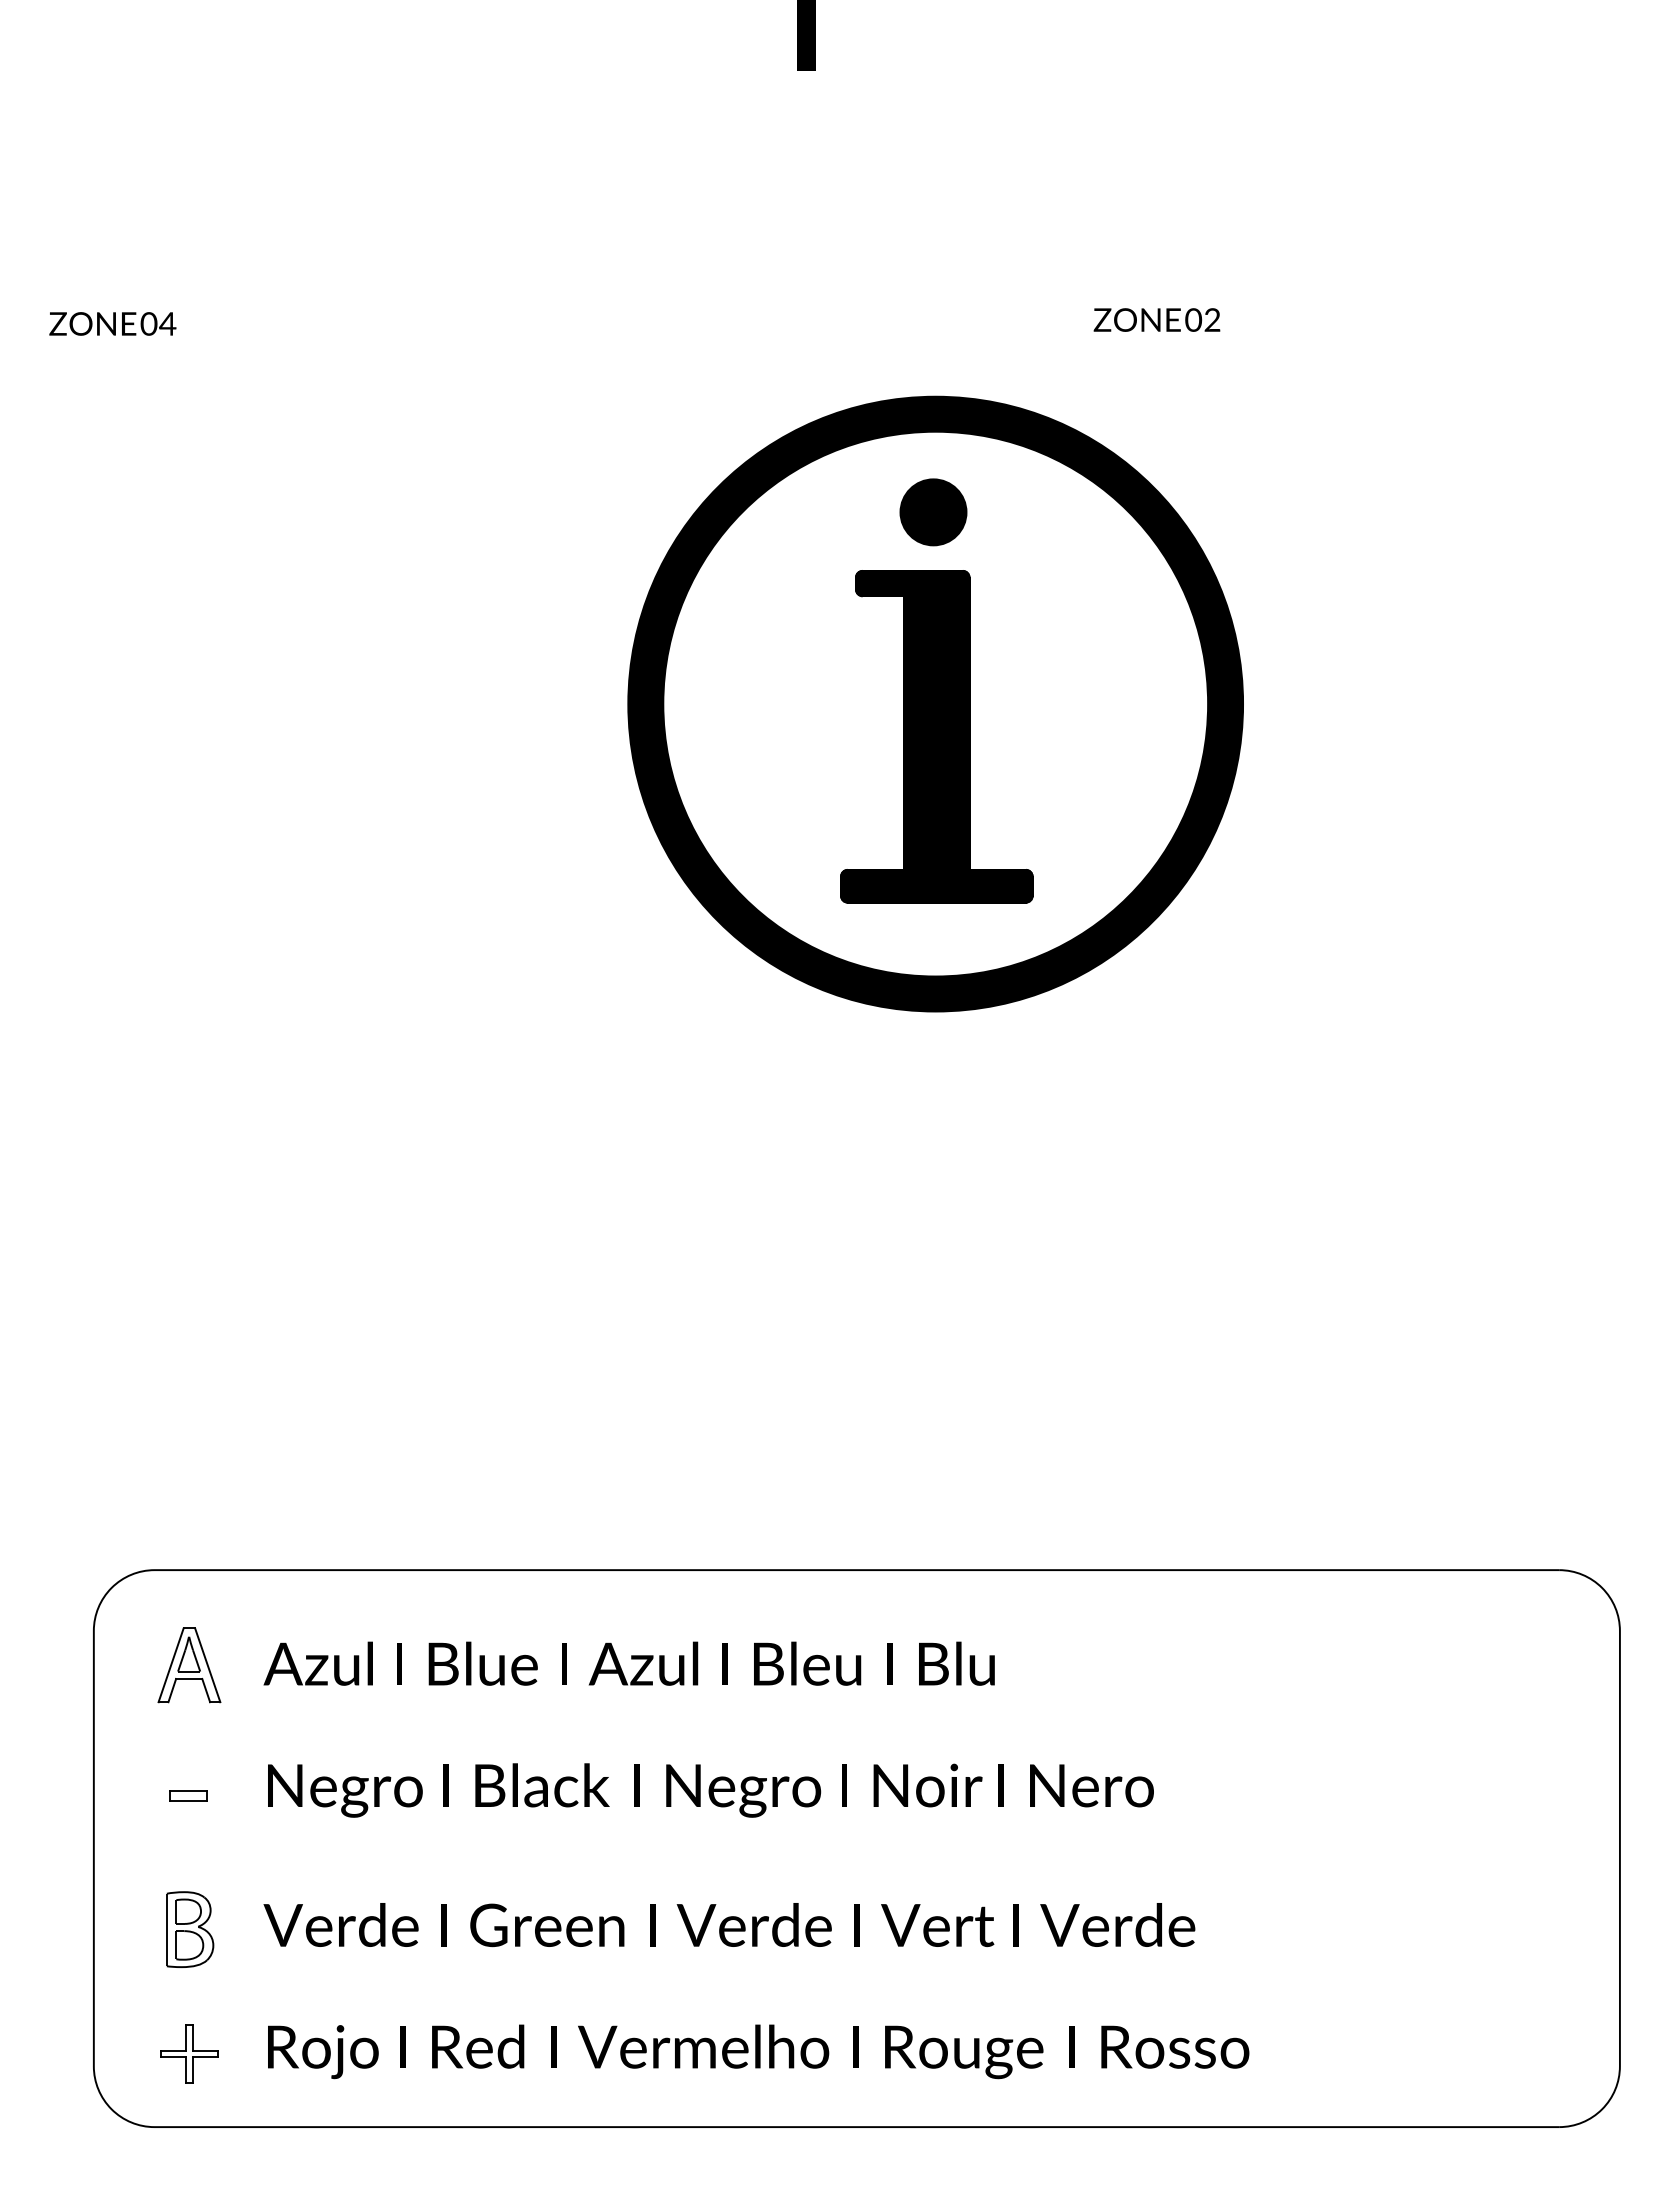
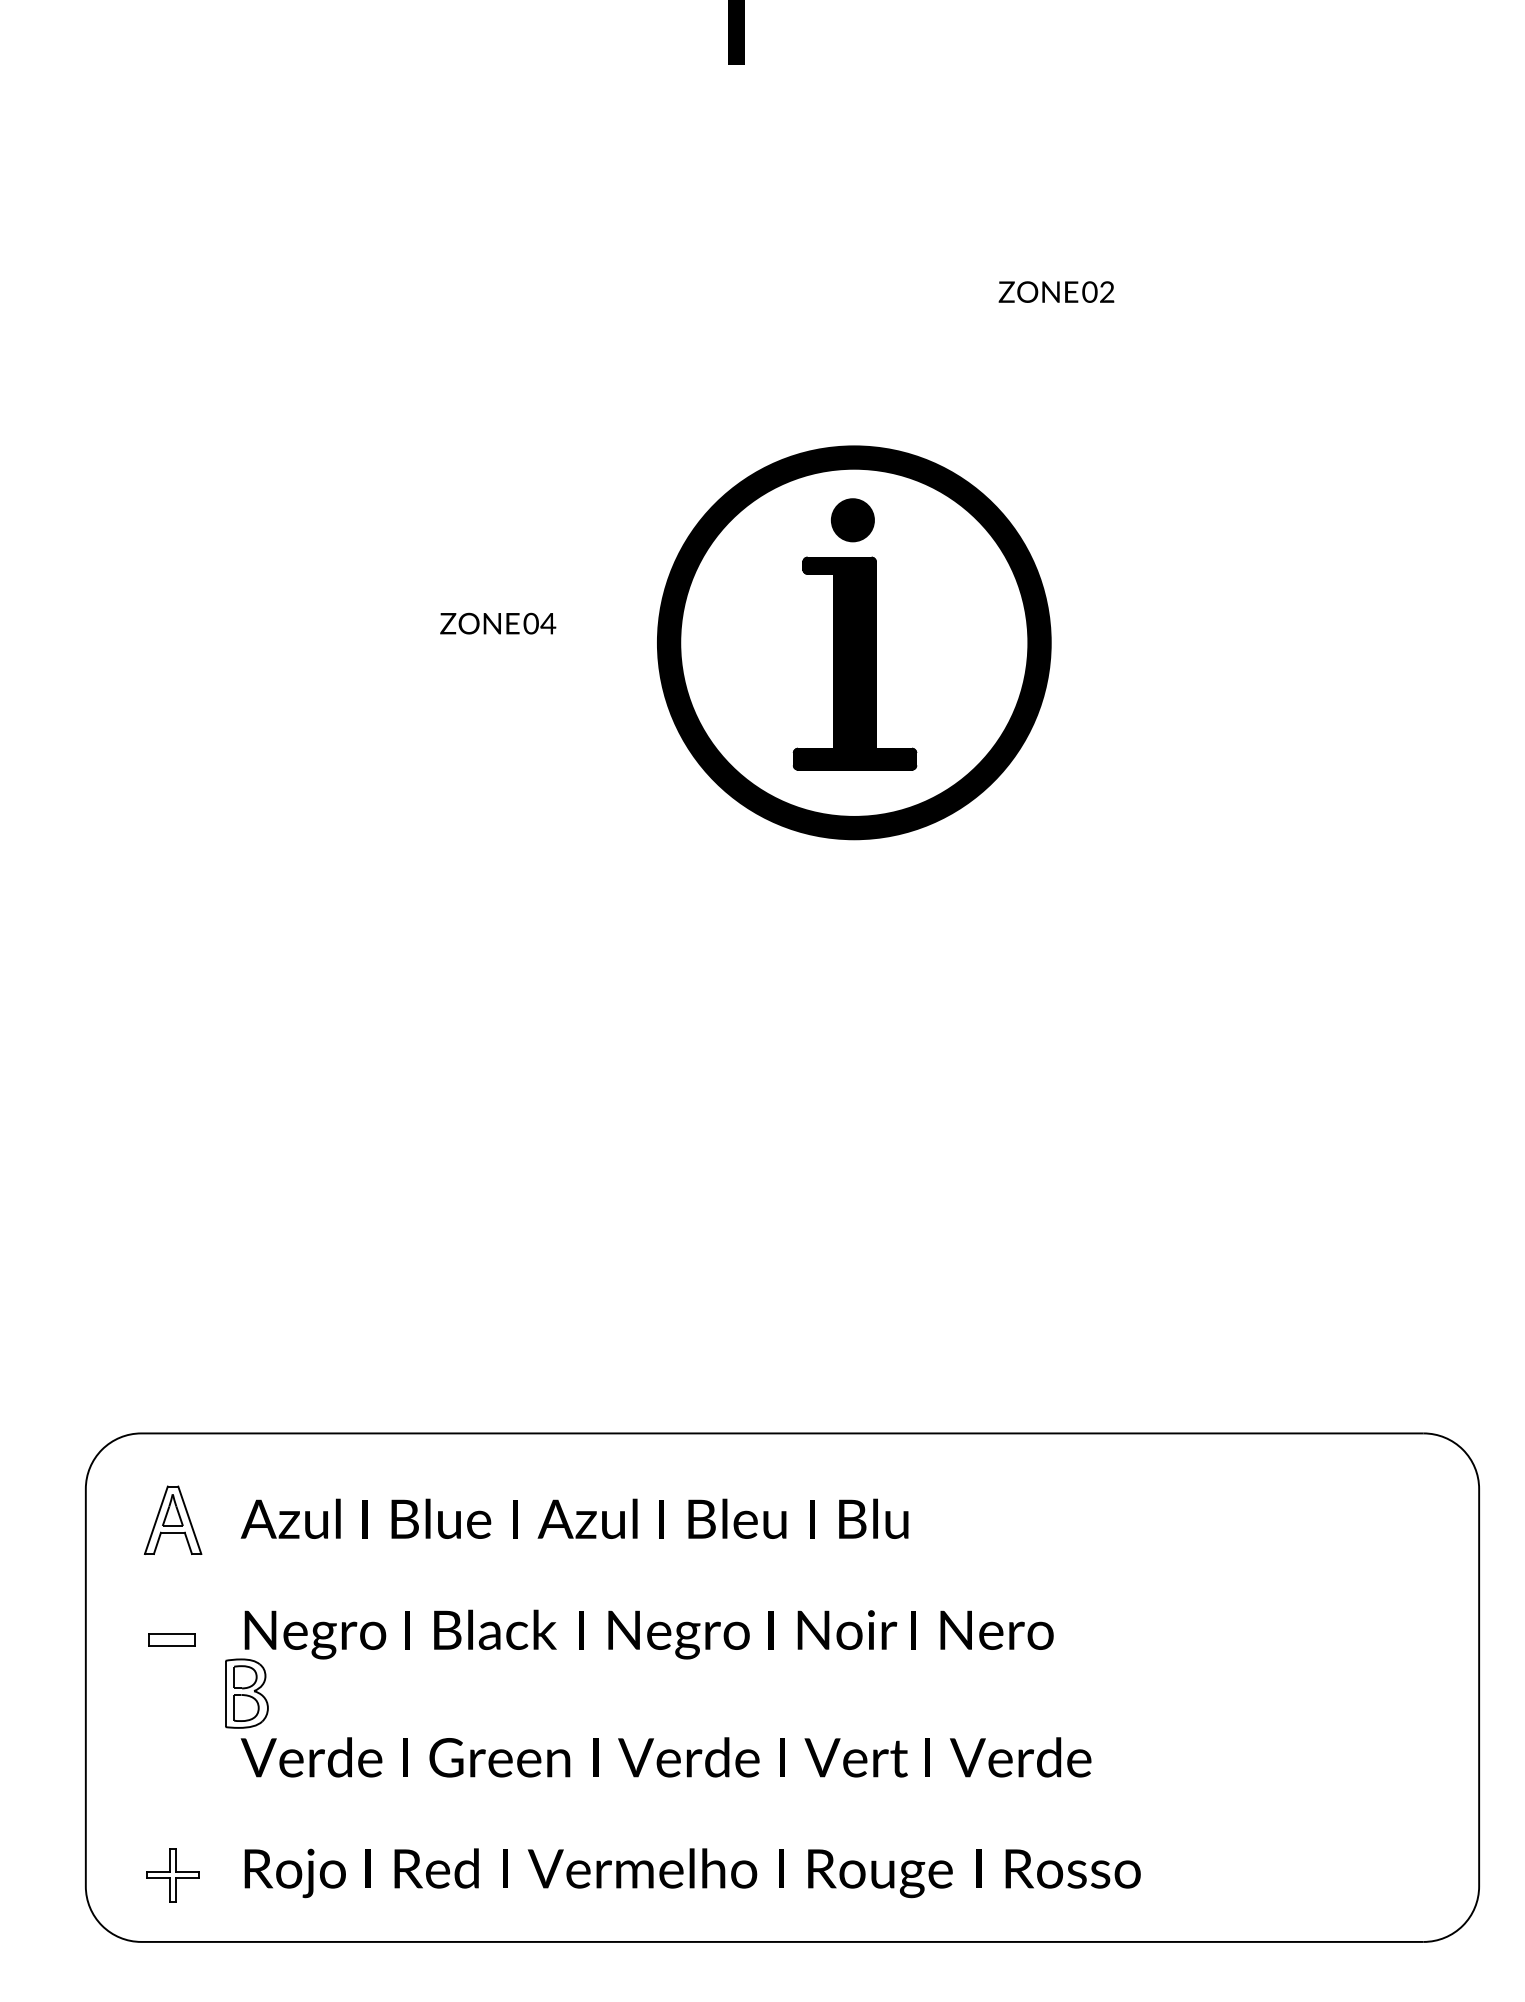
text: (113, 323) -> (498, 623), moved
part: (934, 703) -> (853, 642), size x0.7
part: (188, 1795) -> (172, 1639), size x1.4
part: (189, 1929) -> (246, 1693), moved

